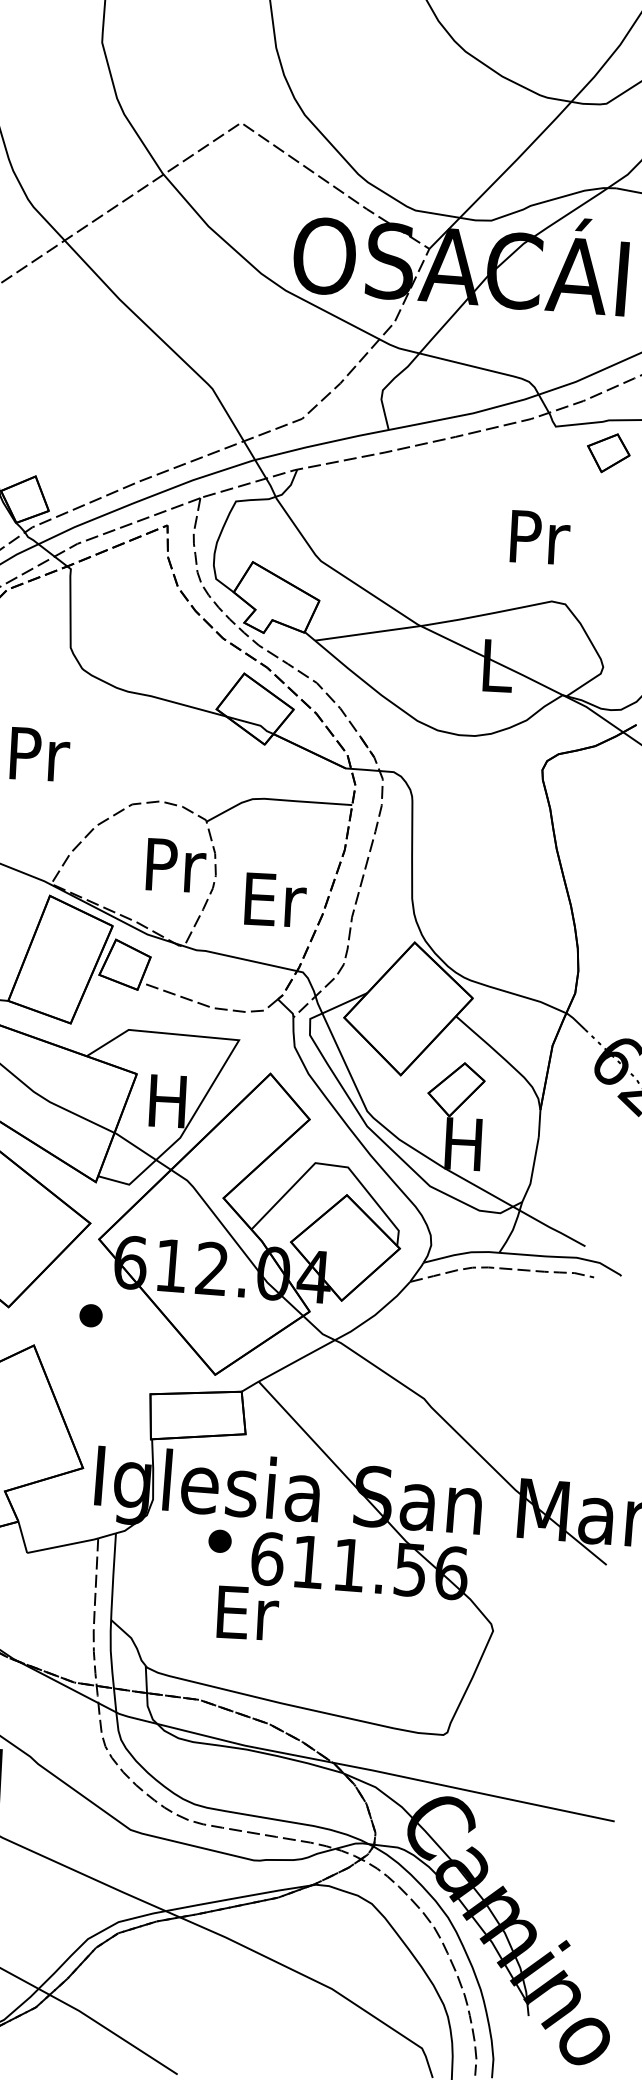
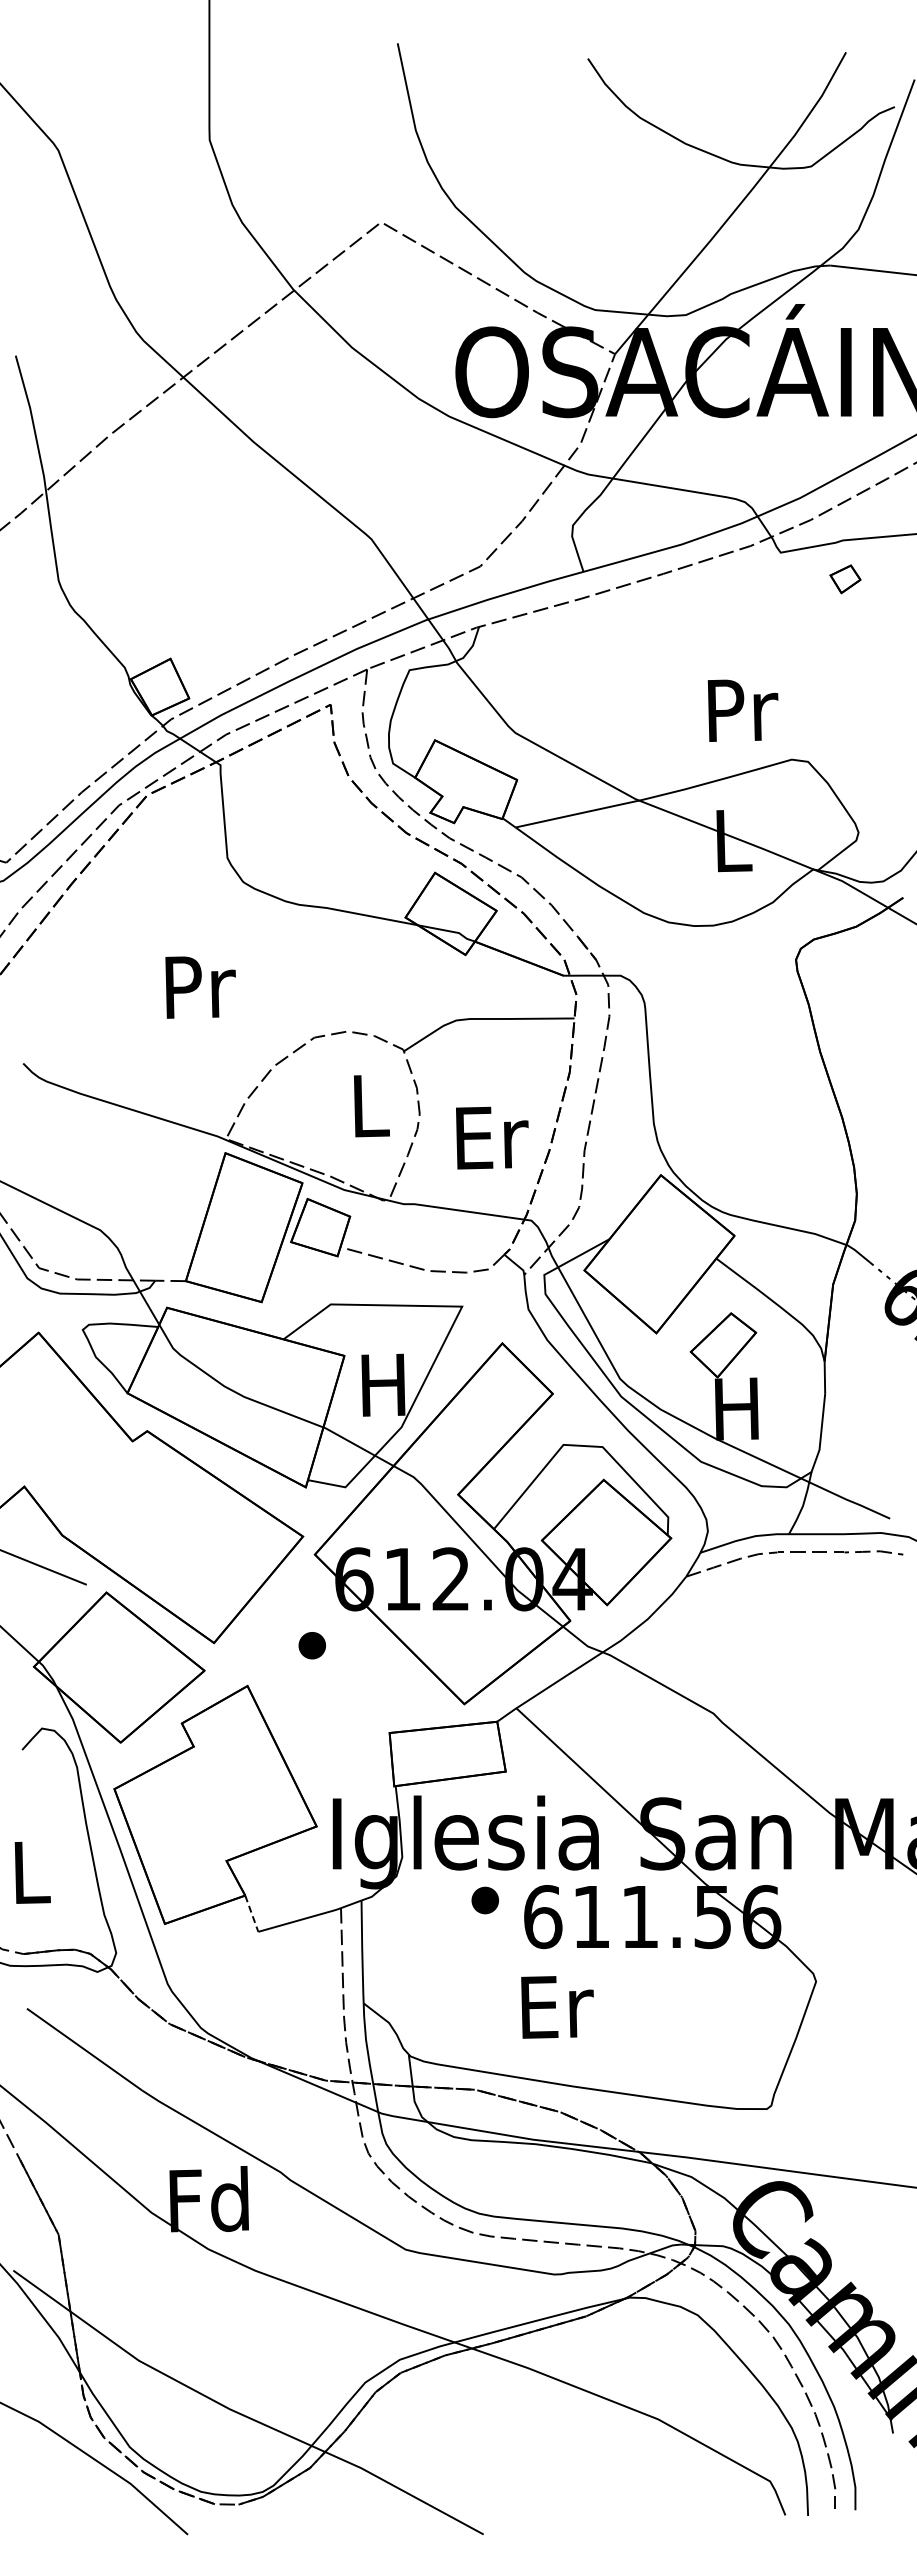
part: (608, 453) -> (845, 579), size x0.6
text: (539, 537) -> (742, 710), moved
text: (175, 866) -> (371, 1106), Pr -> L
line: (22, 1537) -> (251, 1914), solid -> dashed
text: (247, 1613) -> (557, 2007), moved

